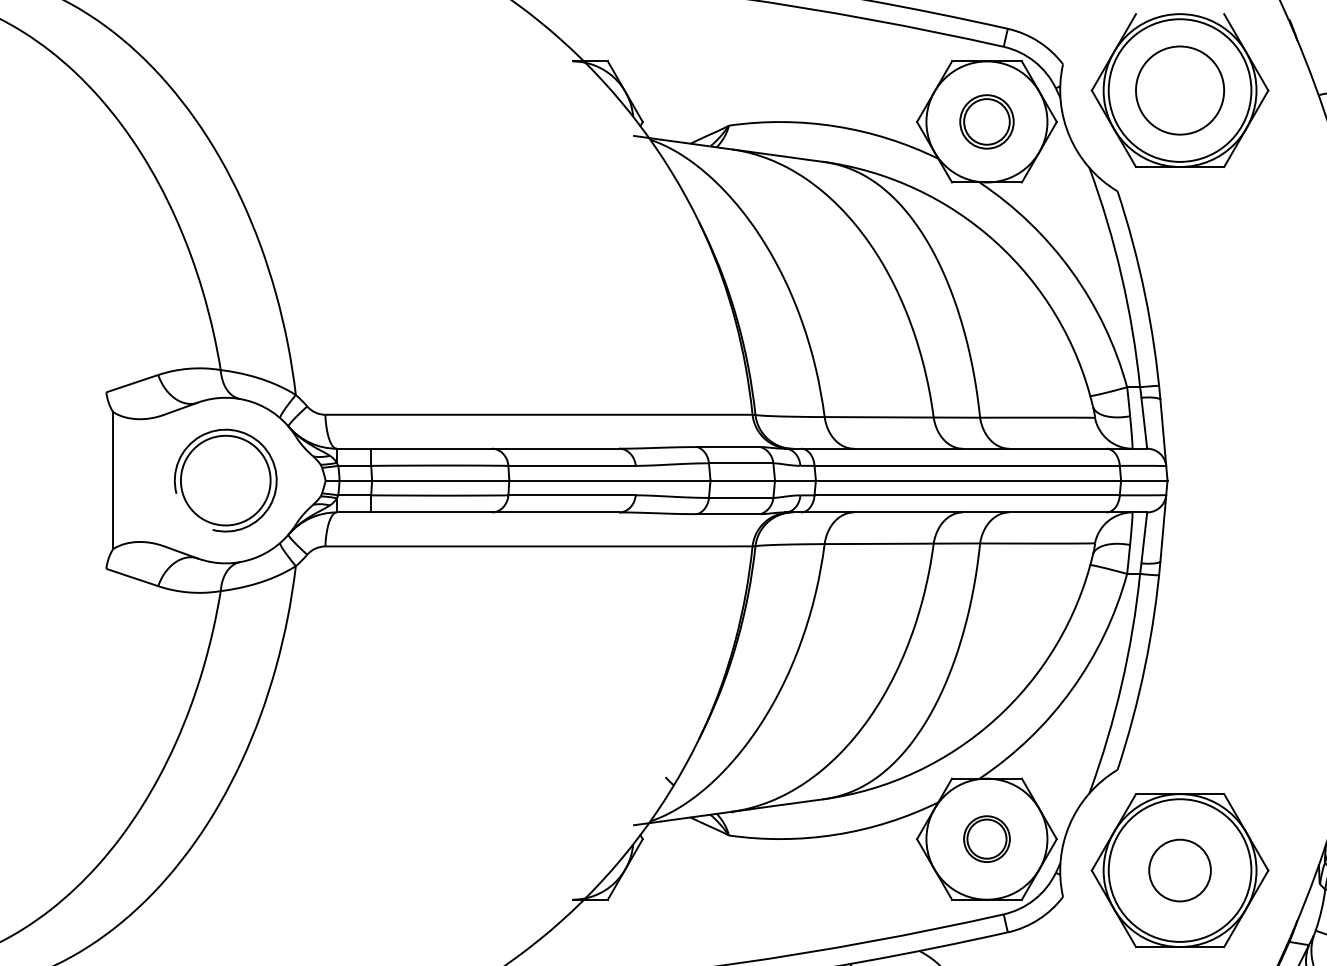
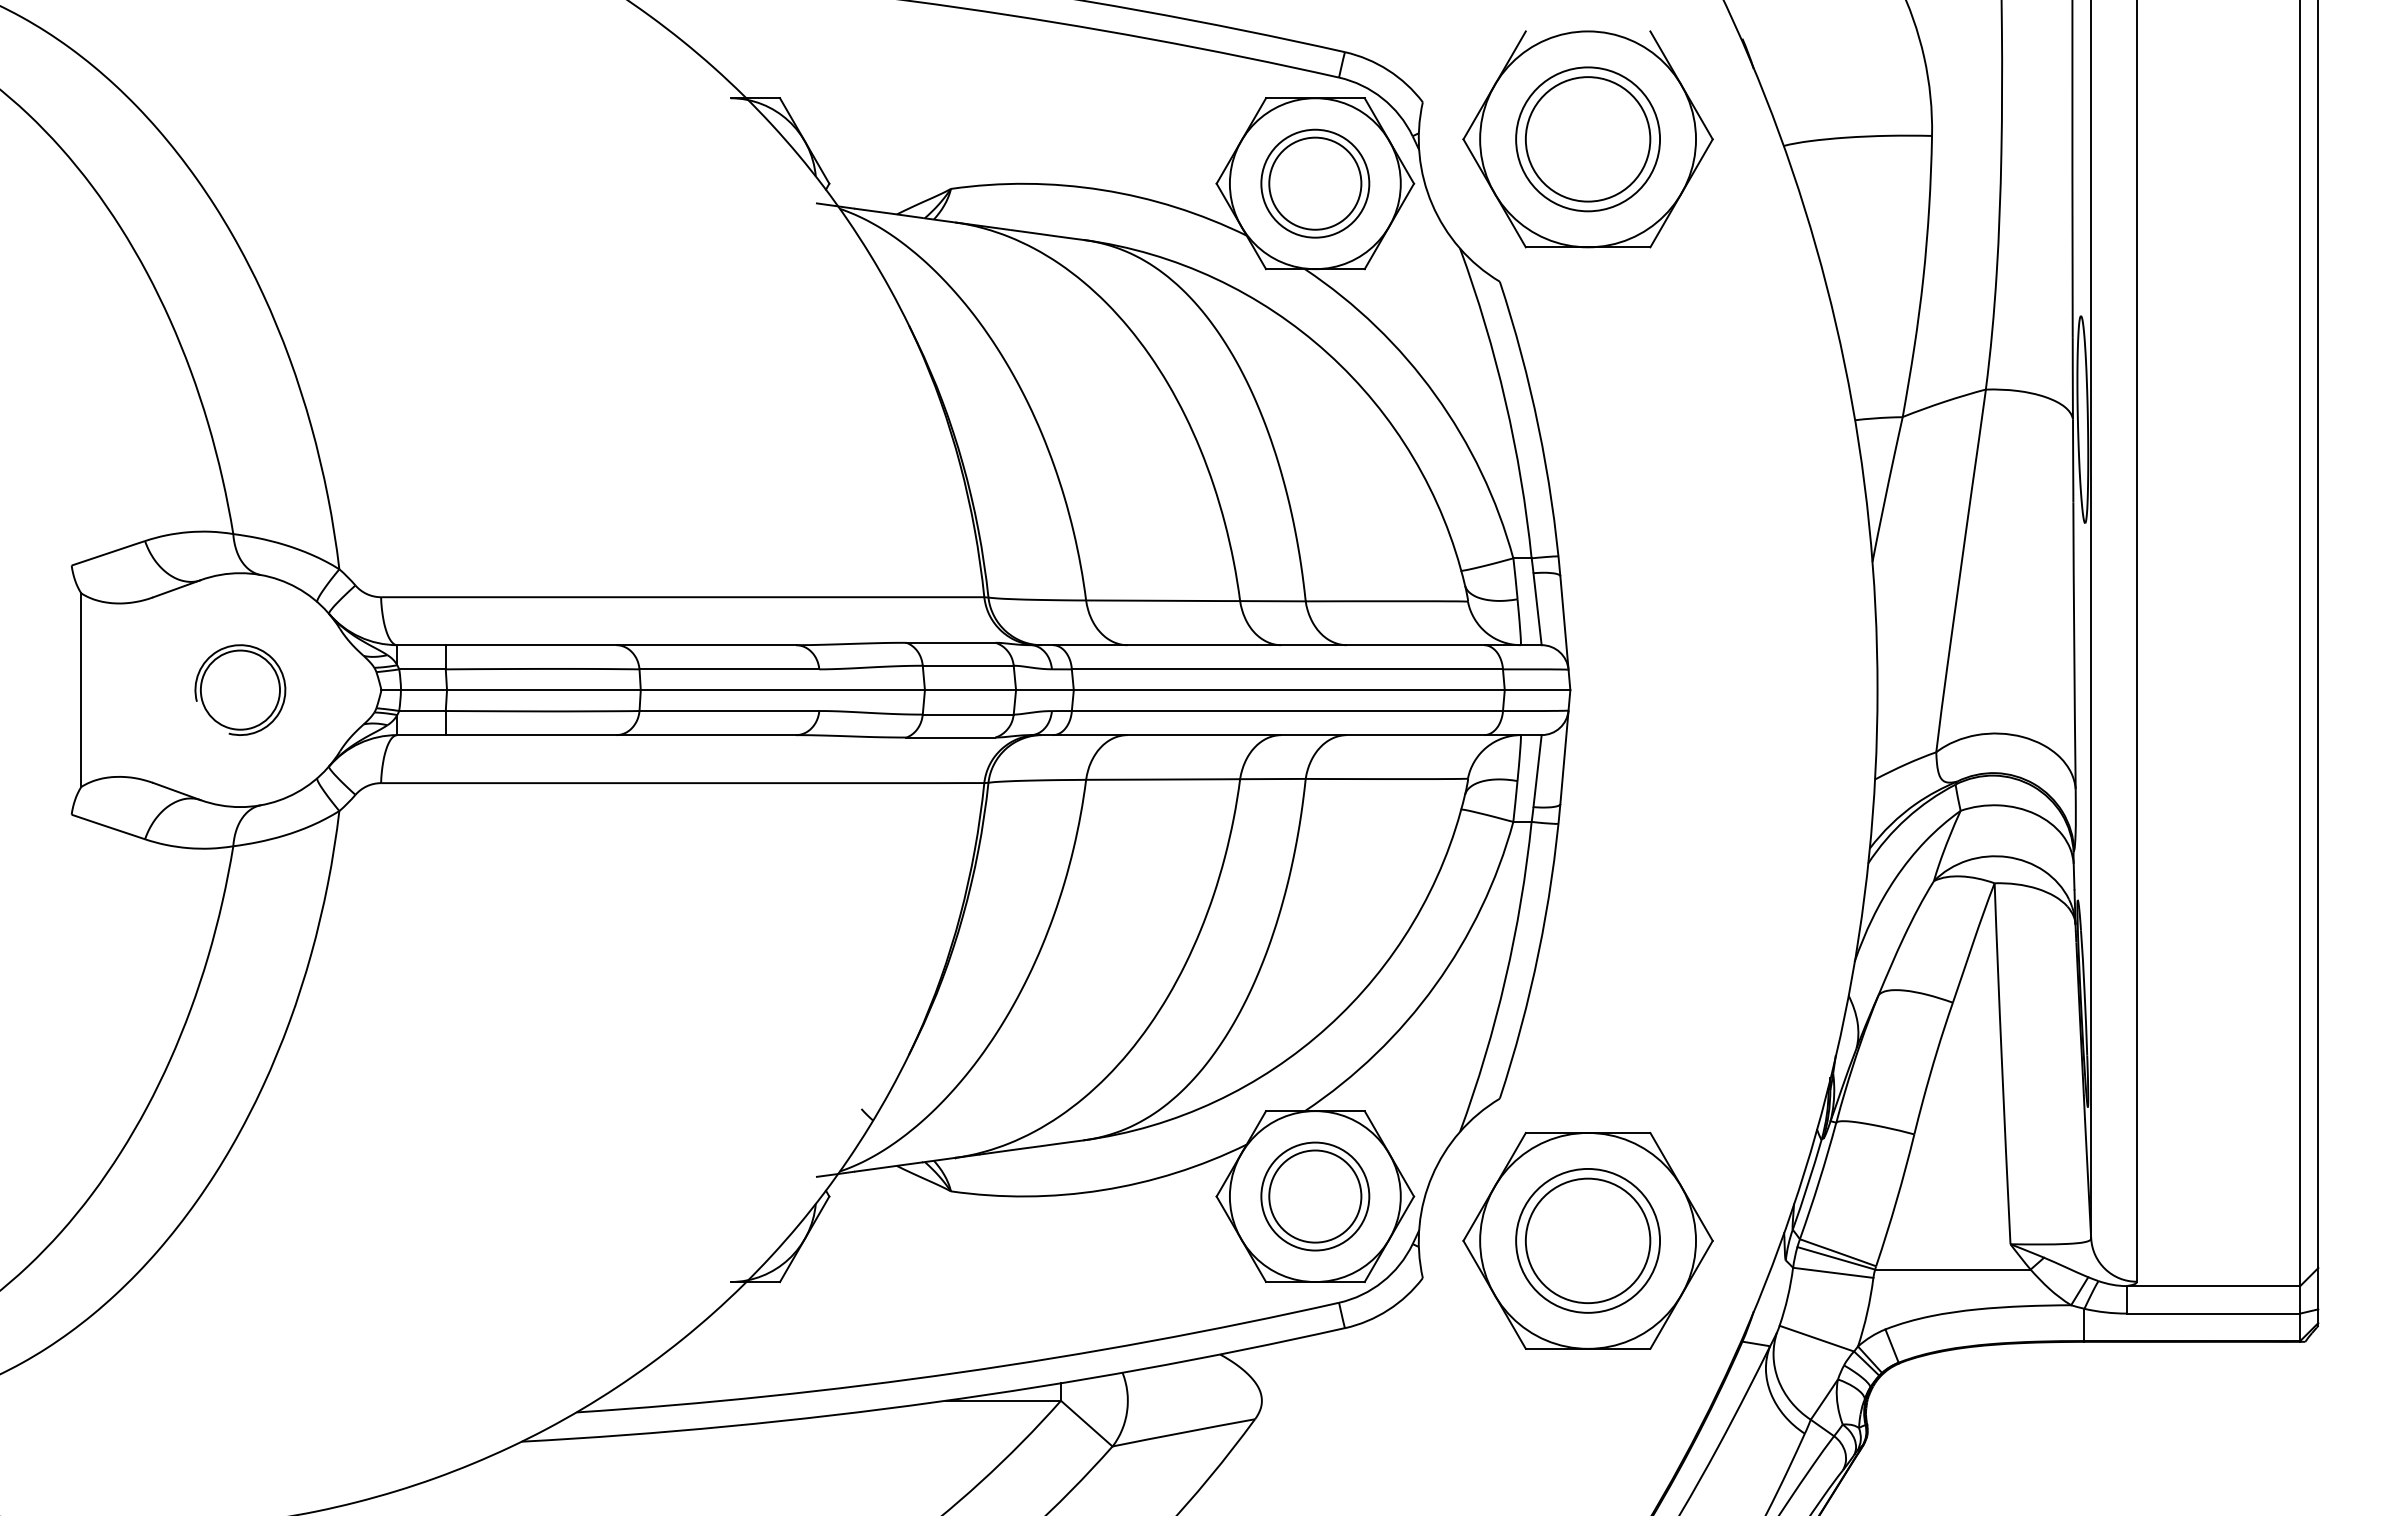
circle: (1180, 90) -> (1588, 139), size x0.71
part: (987, 121) -> (1315, 183), size x1.43
part: (225, 480) -> (240, 689), size x0.62
part: (987, 839) -> (1315, 1196), size x1.67
circle: (1179, 870) -> (1587, 1240), size x1.43
circle: (1180, 870) -> (1588, 1240), size x0.71

